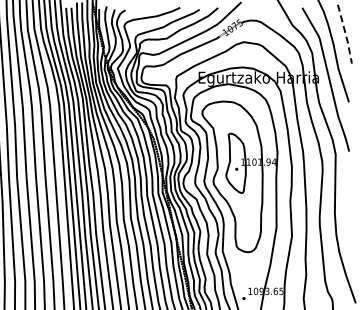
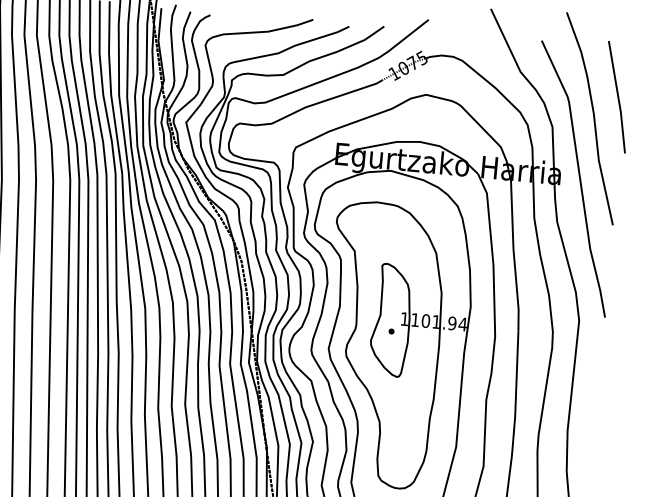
line: (345, 35) -> (617, 99), dashed -> solid

